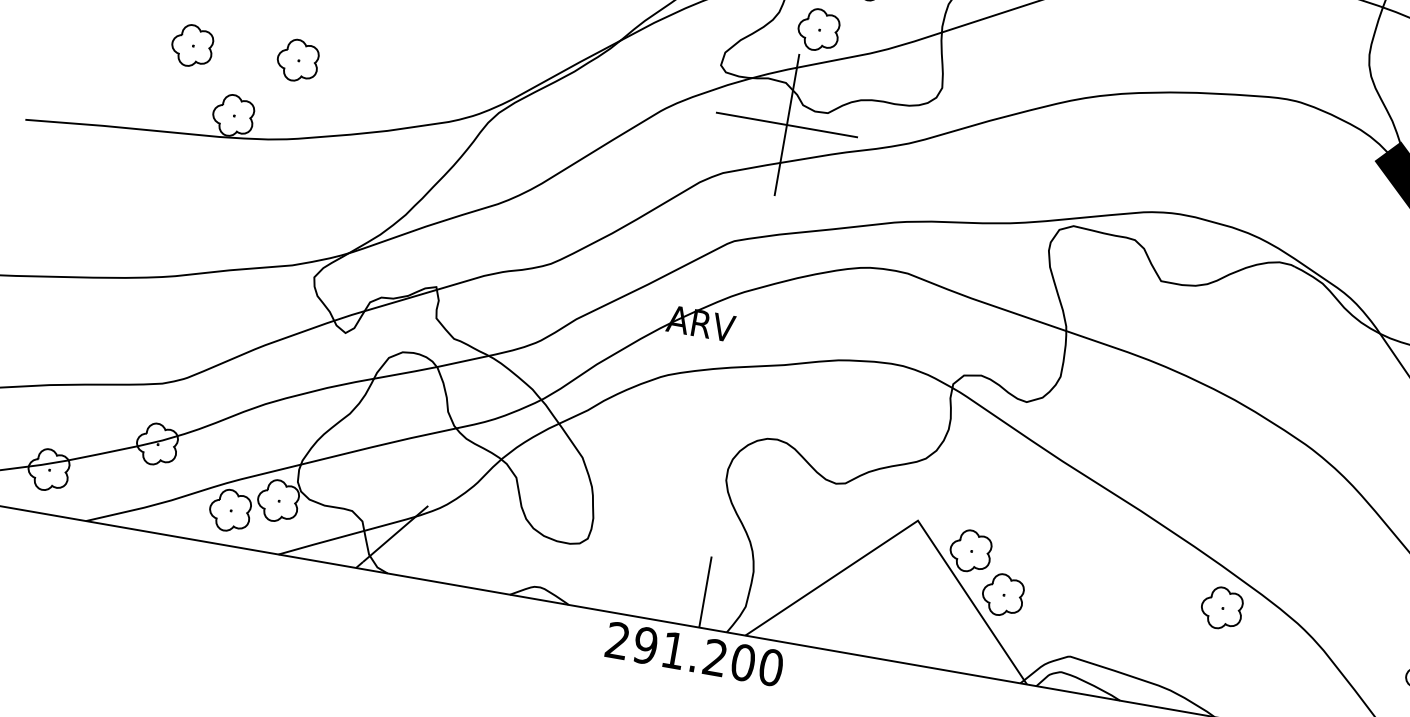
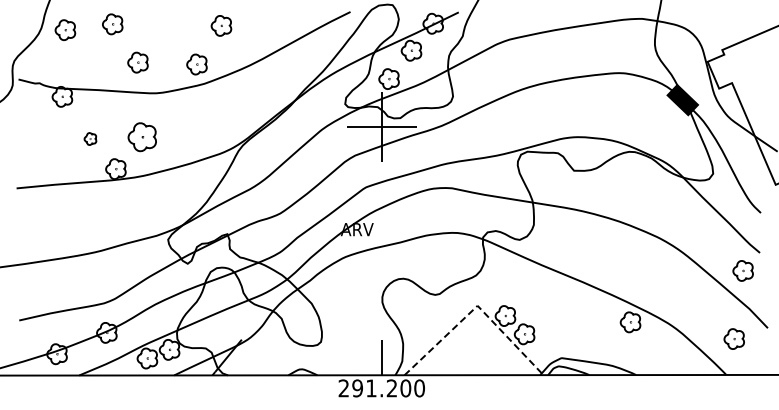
part: (192, 44) -> (90, 138), size x0.6
part: (296, 60) -> (141, 137), size x1.4
line: (915, 523) -> (476, 307), solid -> dashed

